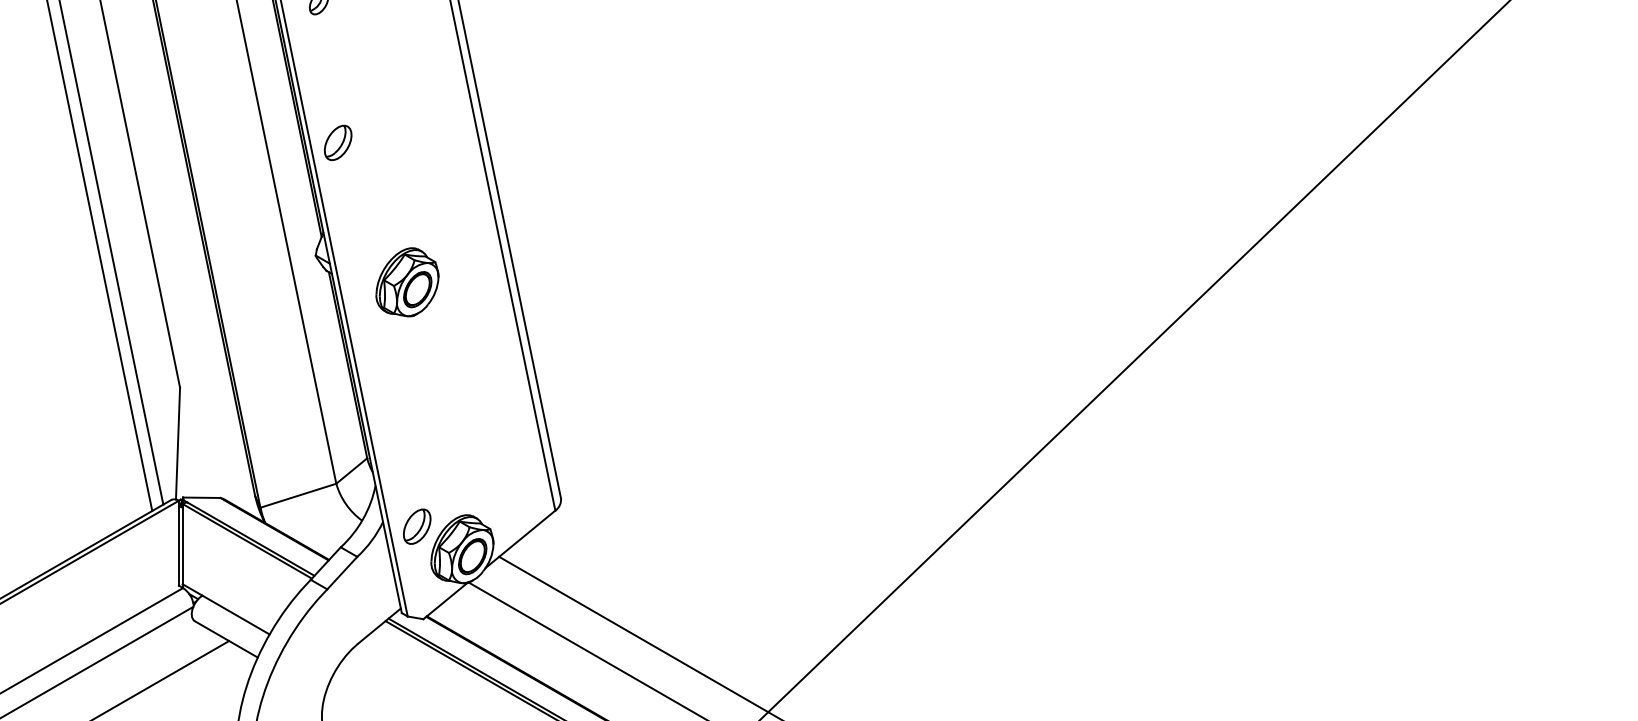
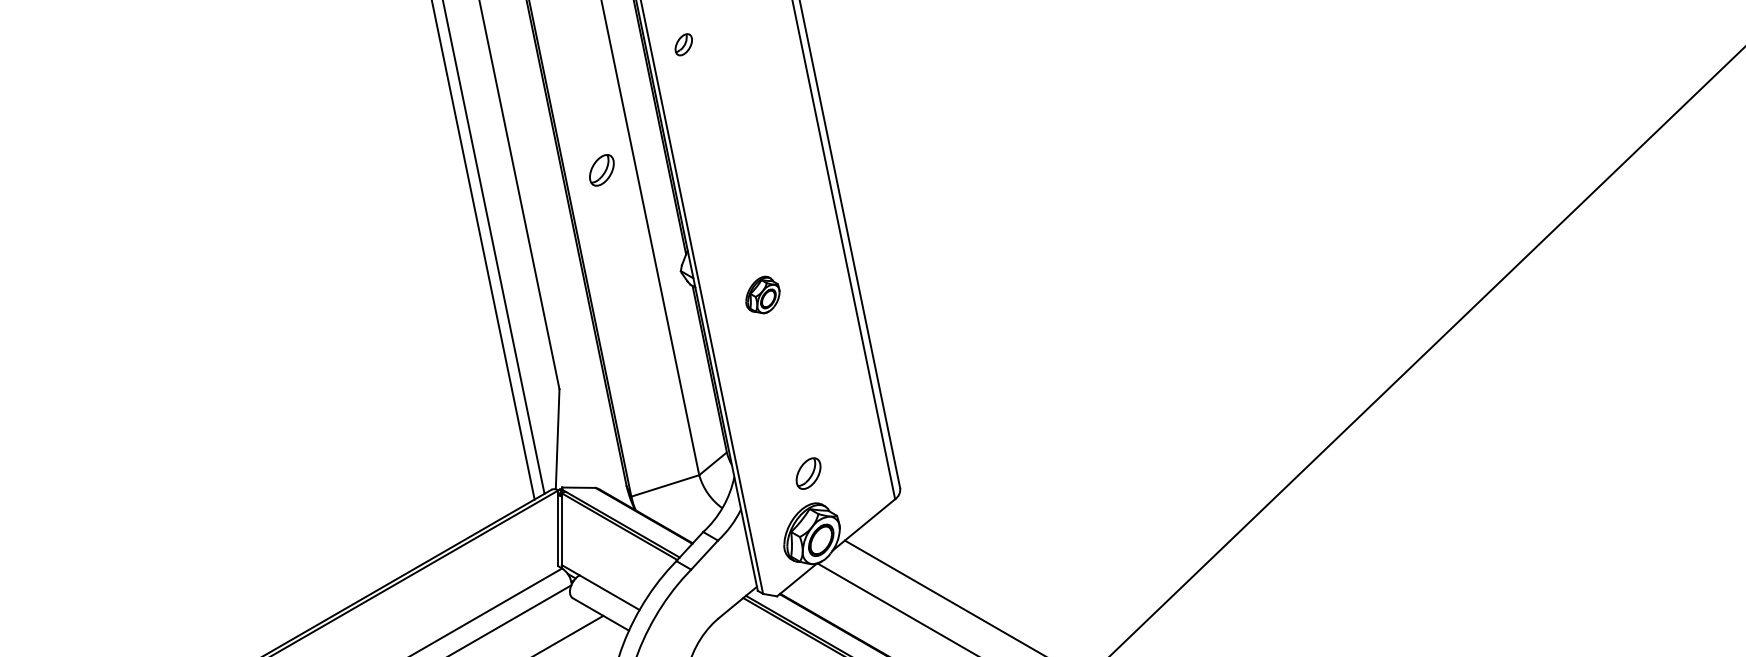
part: (337, 143) -> (601, 170), moved
part: (407, 281) -> (762, 294), size x0.6
part: (417, 526) -> (808, 473), moved

